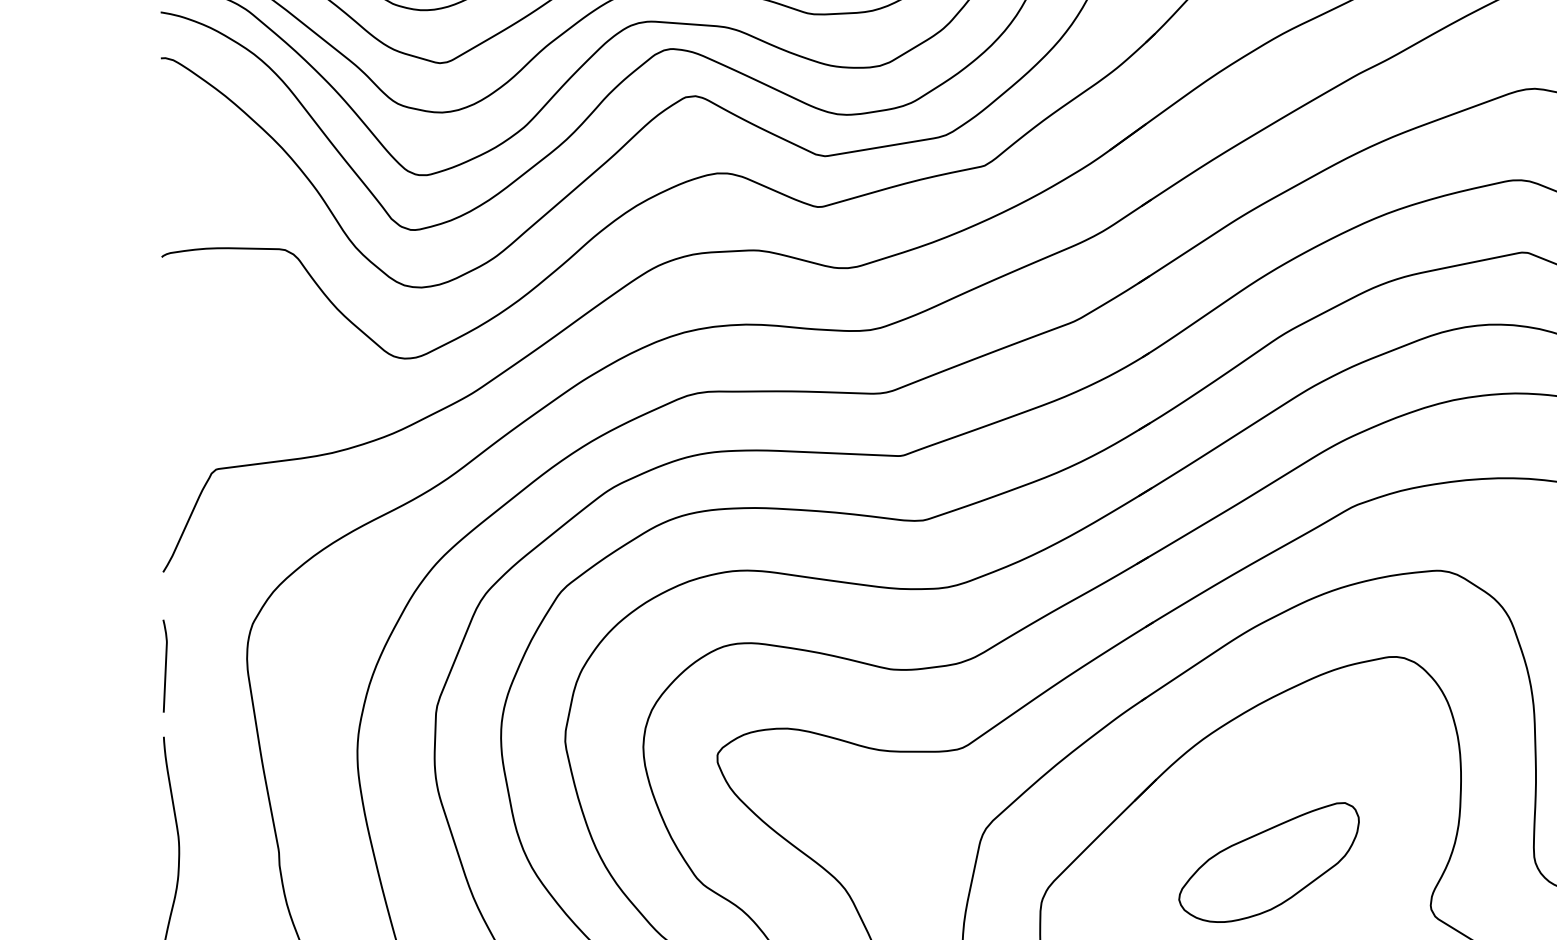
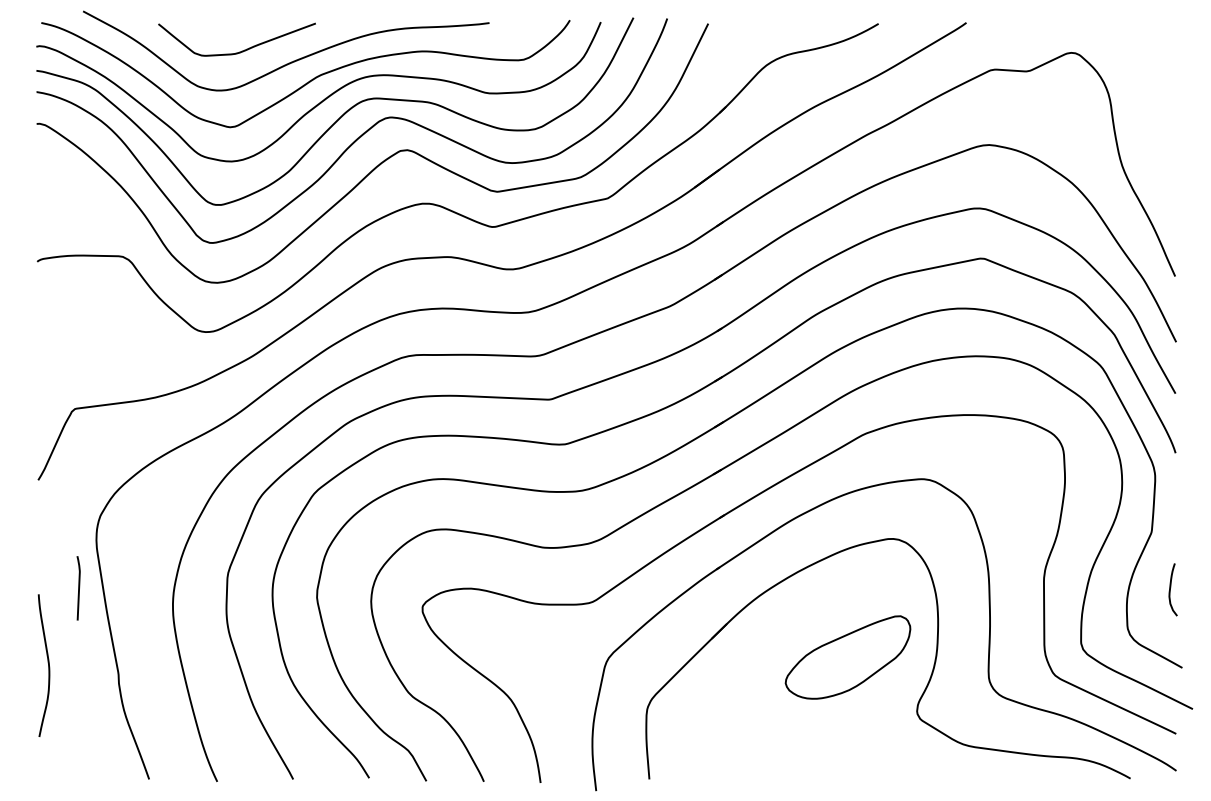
part: (164, 666) -> (78, 588), moved
part: (1268, 862) -> (847, 657), moved

